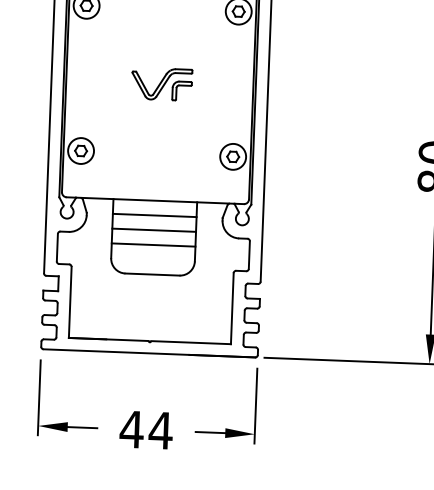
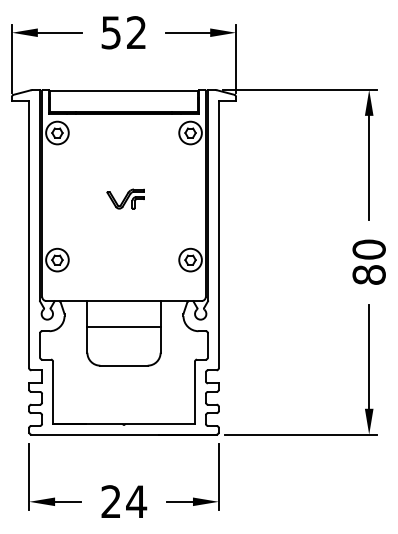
part: (161, 83) -> (125, 198), size x0.7
line: (154, 214) -> (123, 313), removed
line: (153, 244) -> (123, 339), removed
text: (131, 429) -> (110, 501), 44 -> 24

